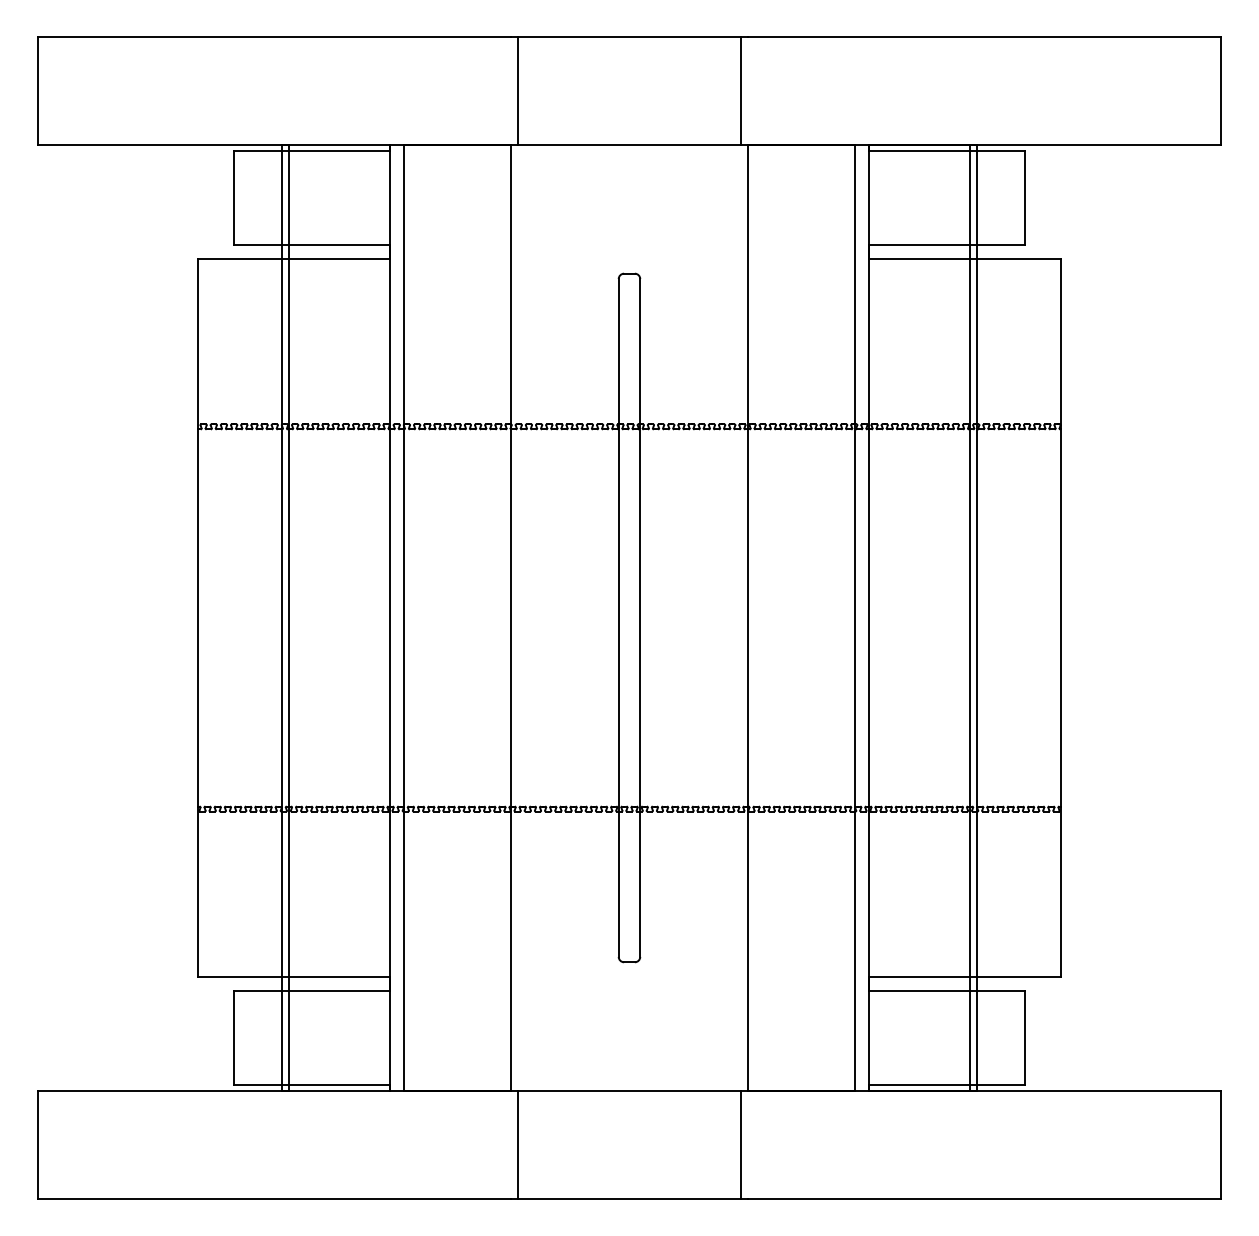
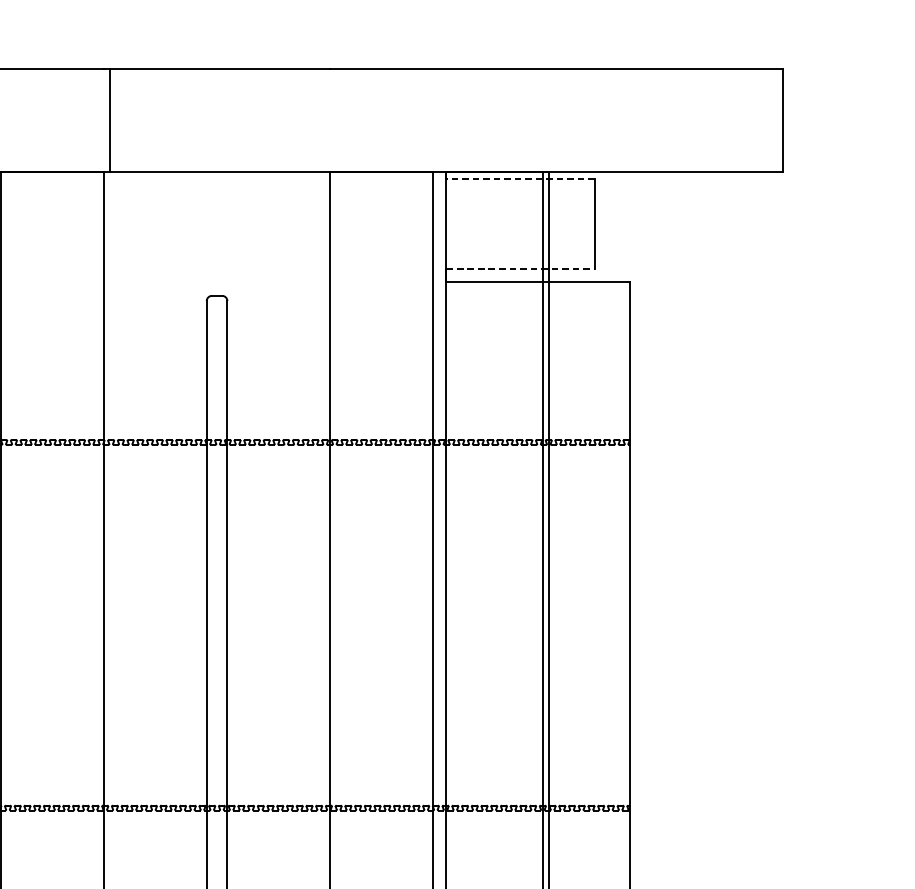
line: (740, 90) -> (323, 120), removed
line: (946, 151) -> (520, 179), solid -> dashed
line: (946, 245) -> (520, 268), solid -> dashed

